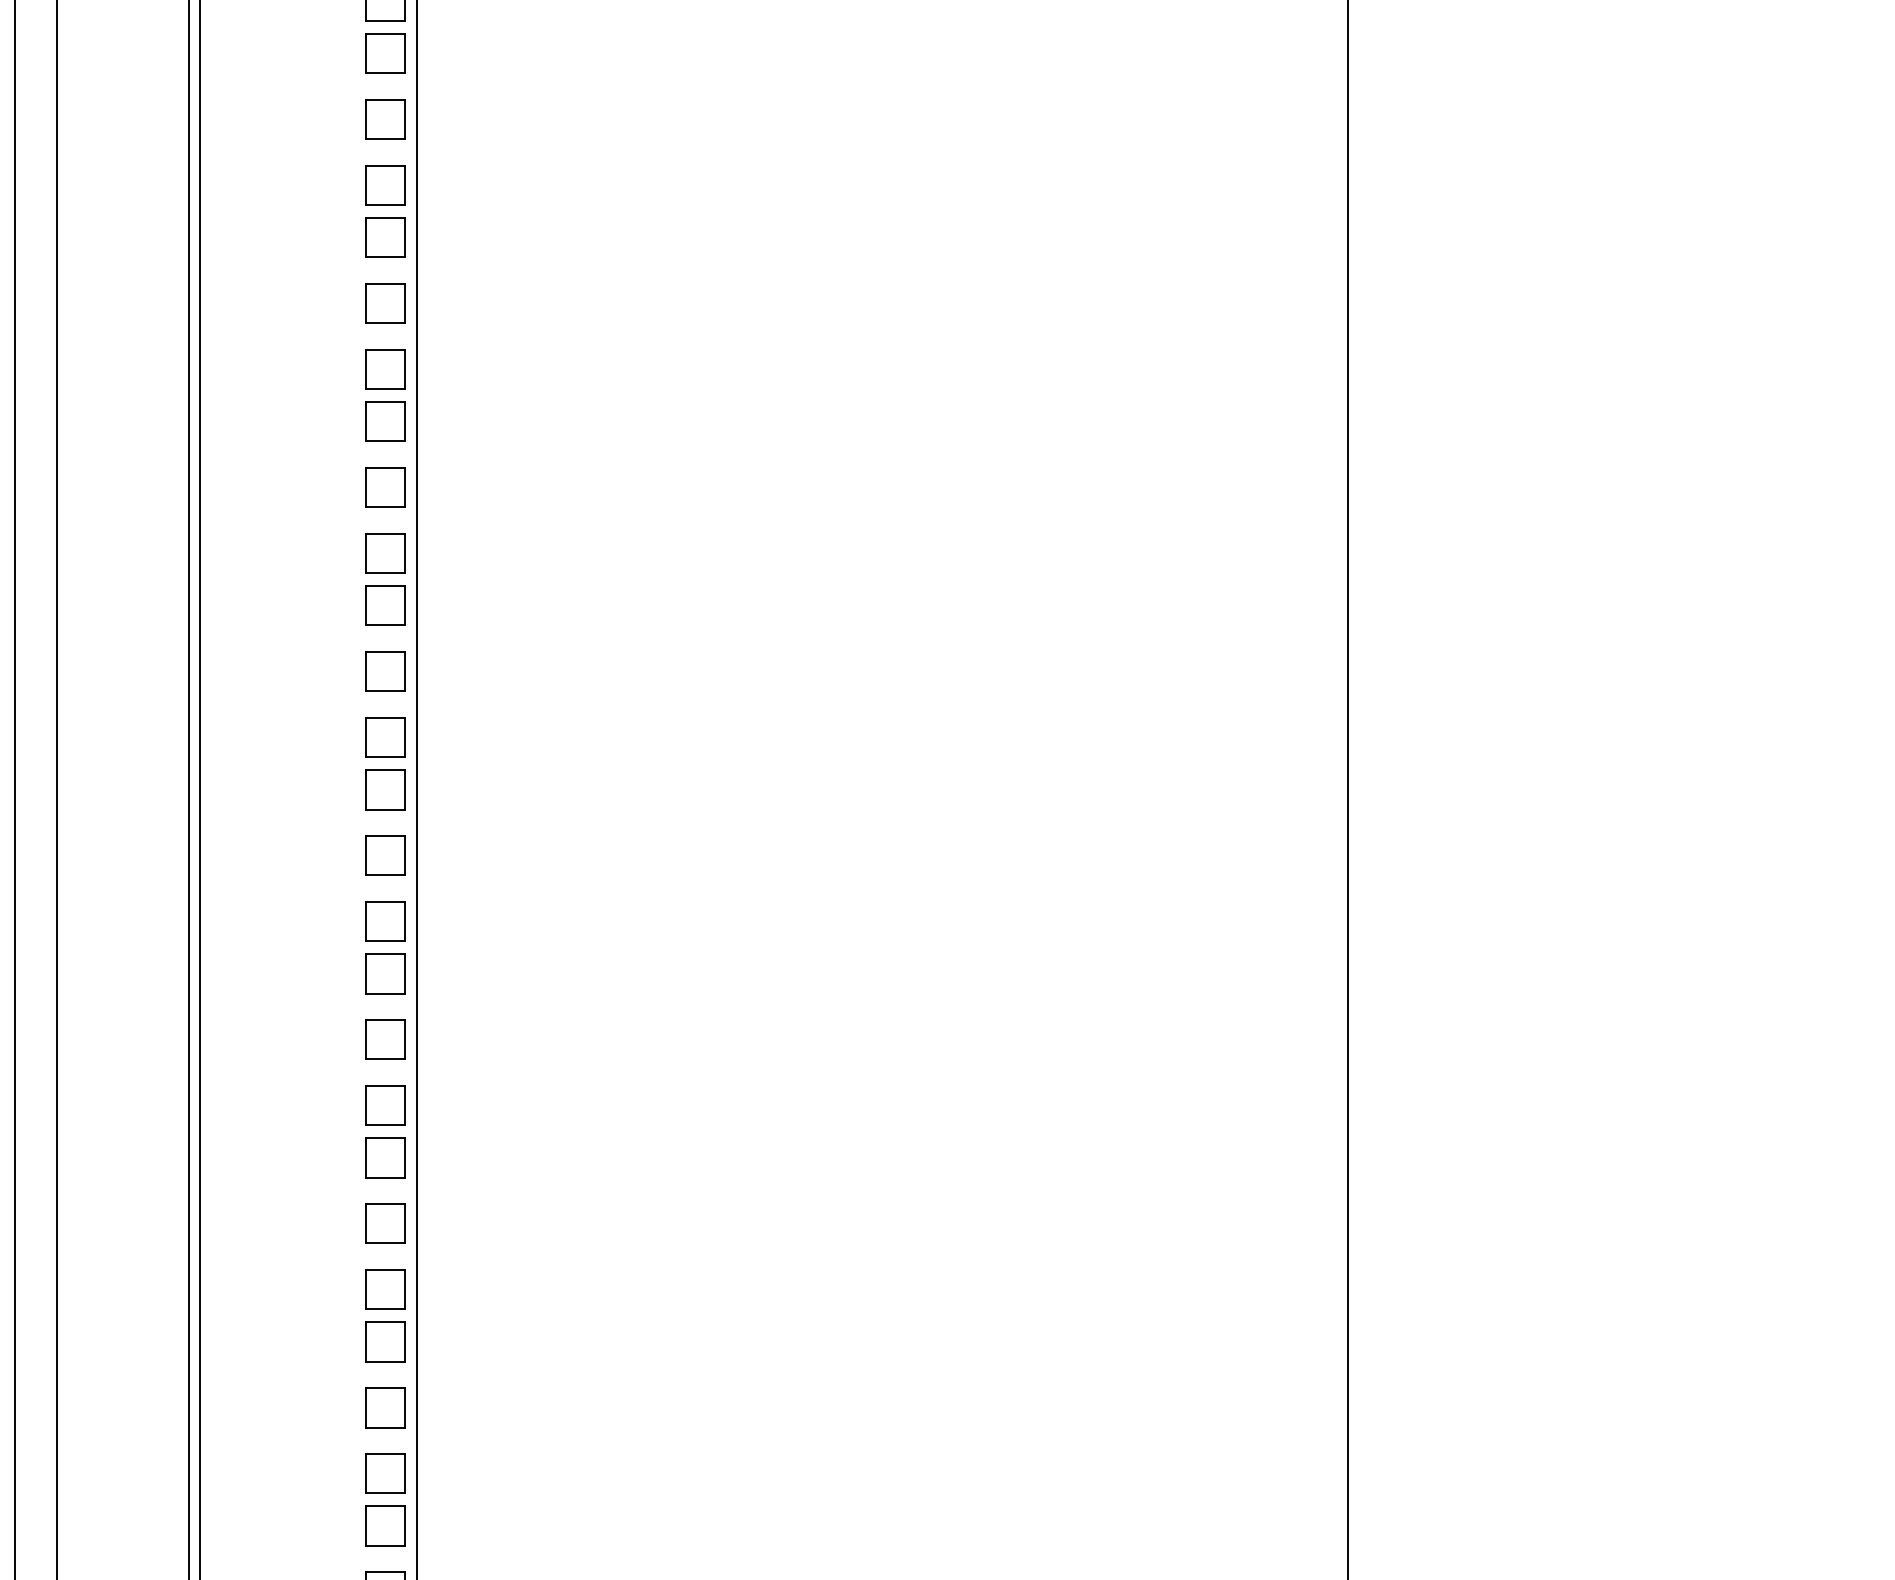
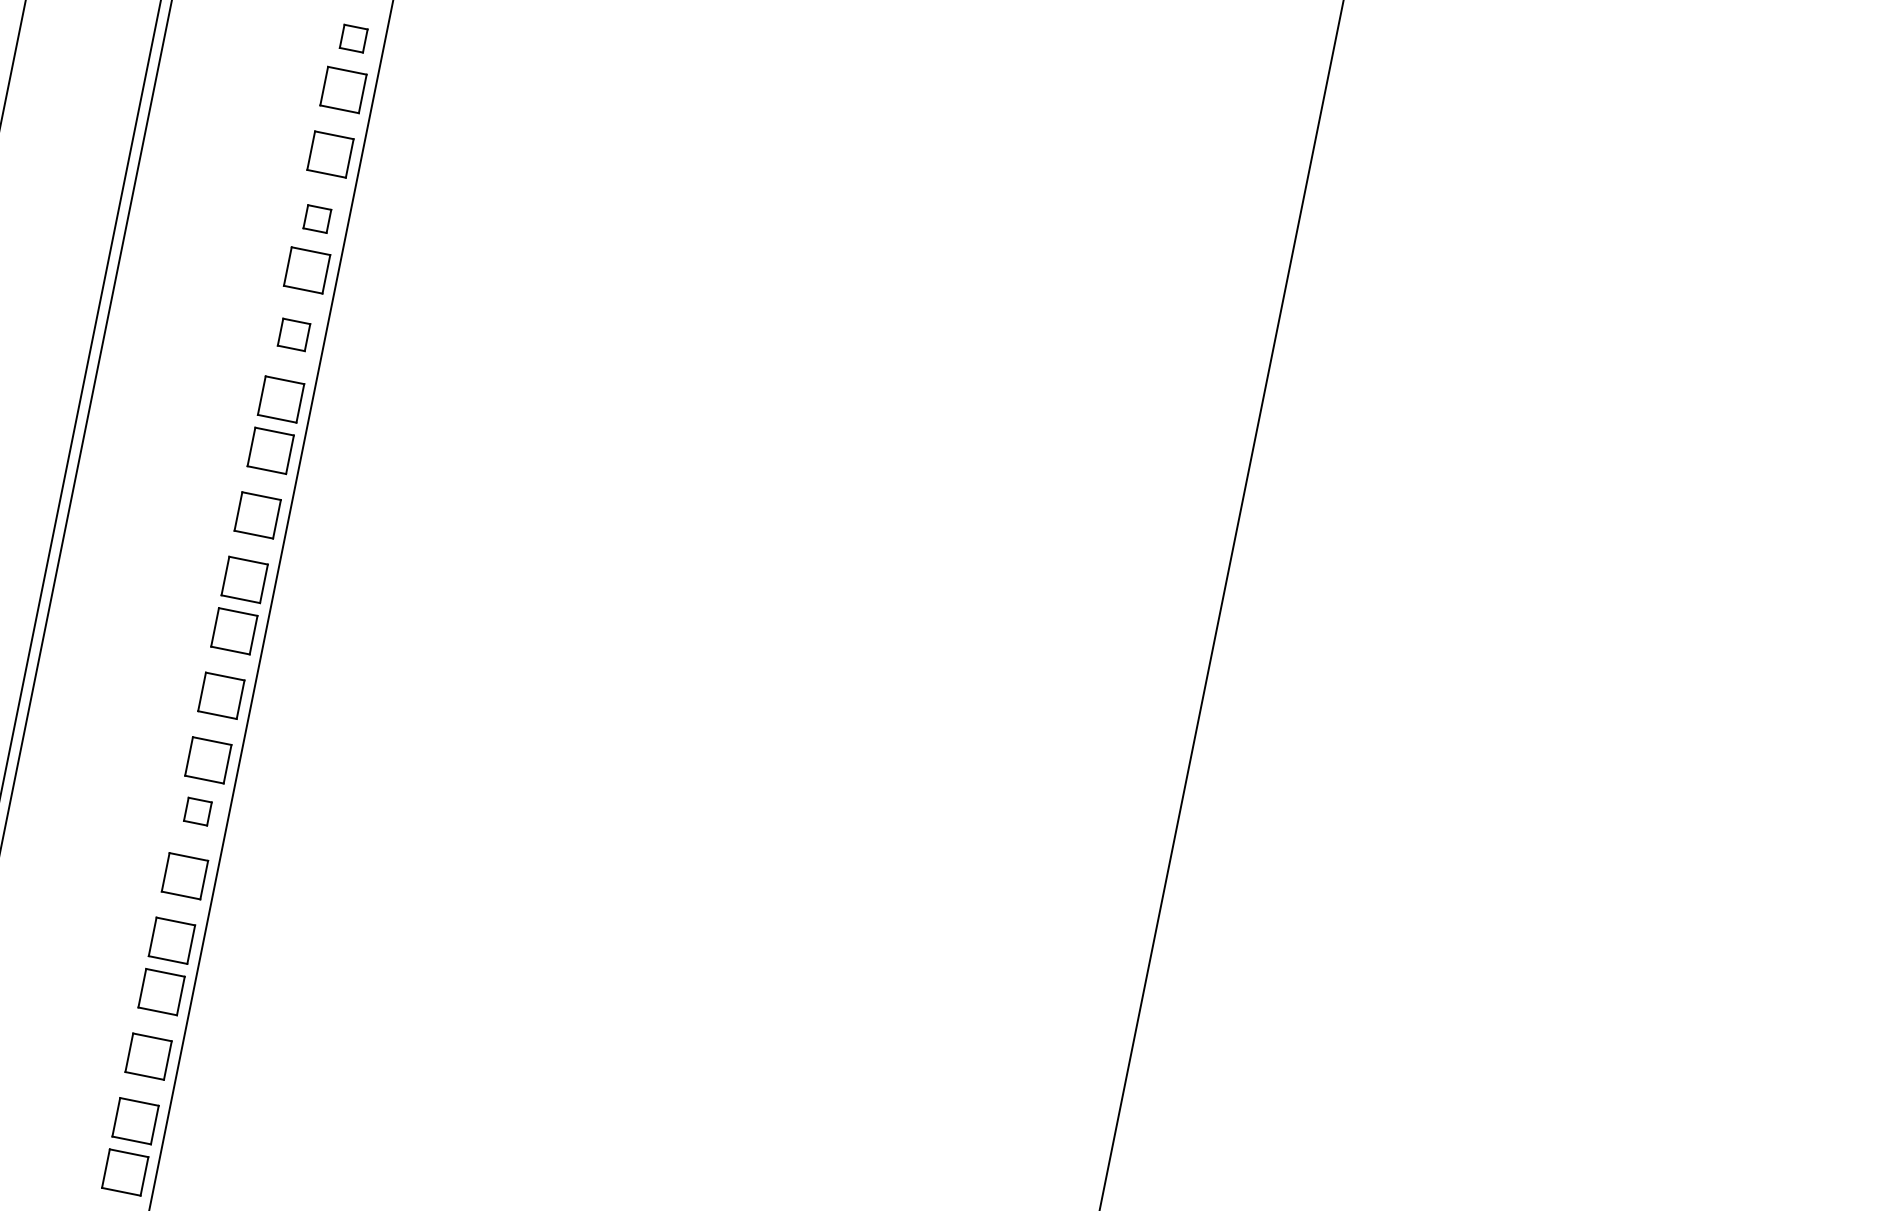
part: (385, 553) -> (353, 38), size x0.6
part: (385, 737) -> (317, 219), size x0.6
part: (385, 855) -> (293, 334), size x0.7
part: (385, 1341) -> (197, 811), size x0.6

